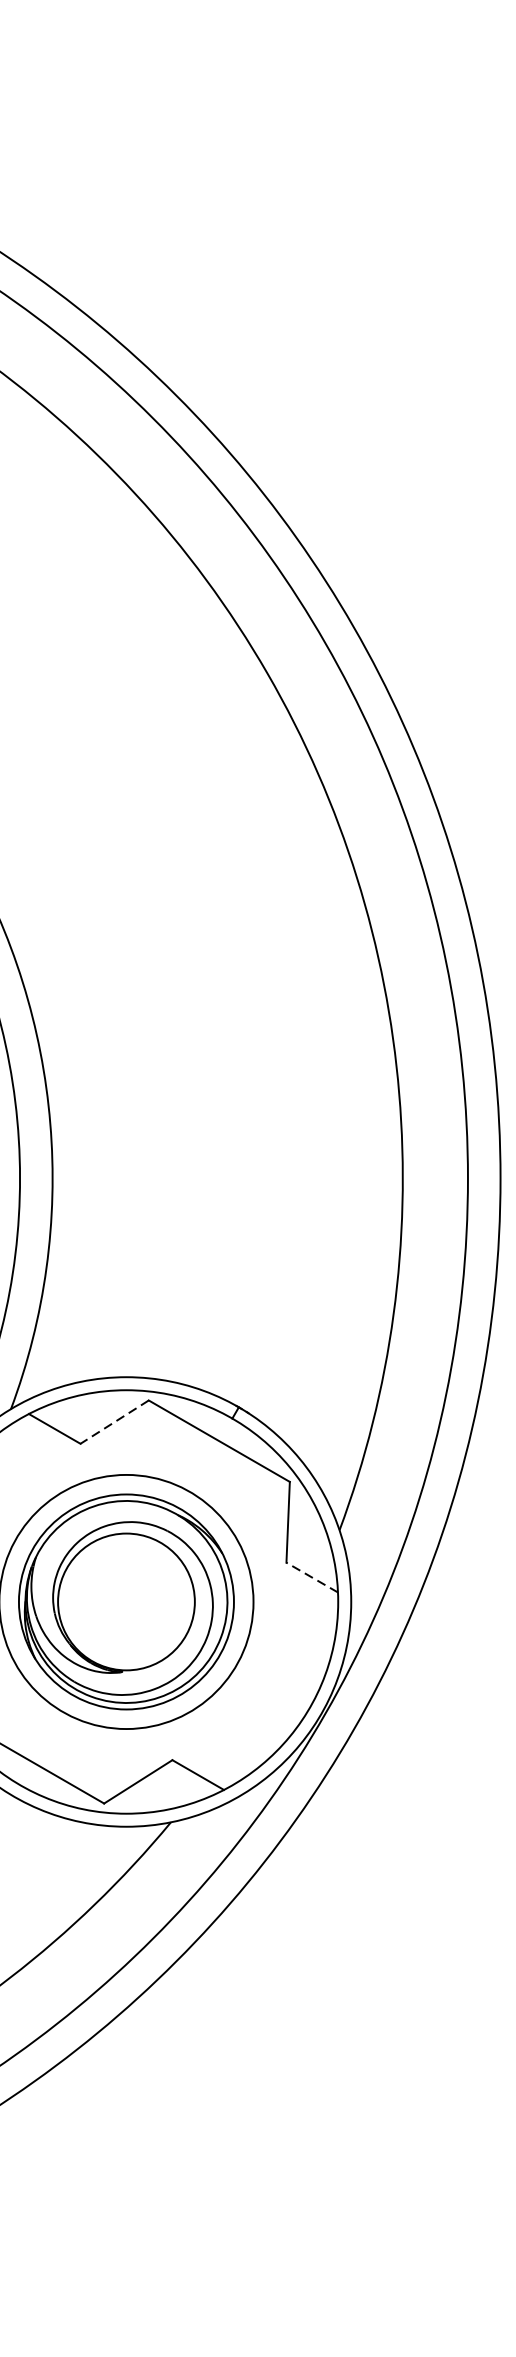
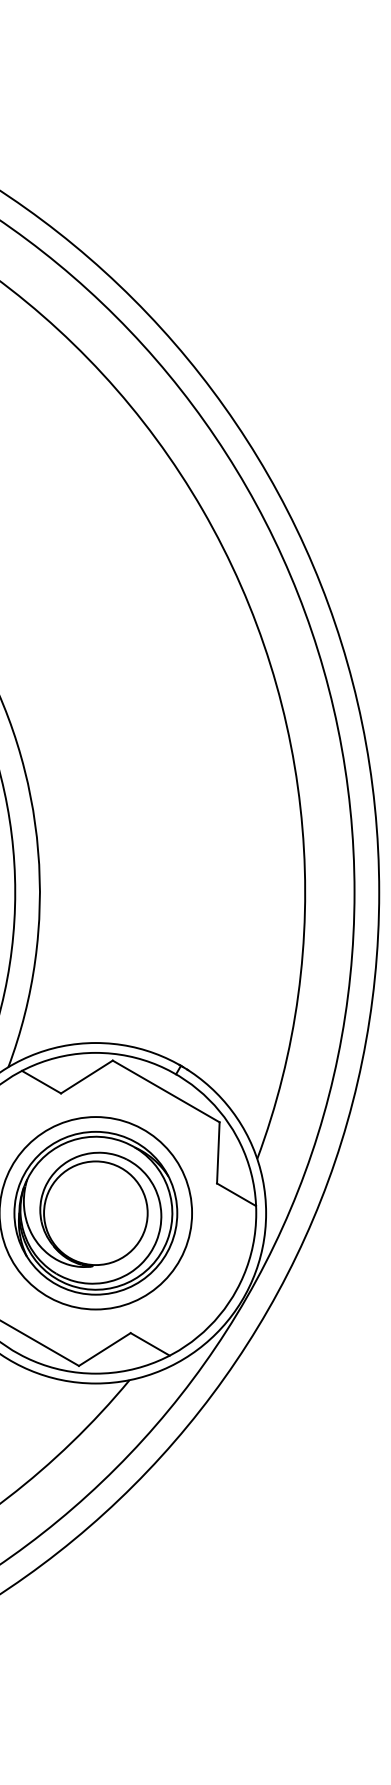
line: (114, 1422) -> (86, 1077), dashed -> solid
line: (312, 1577) -> (236, 1194), dashed -> solid

